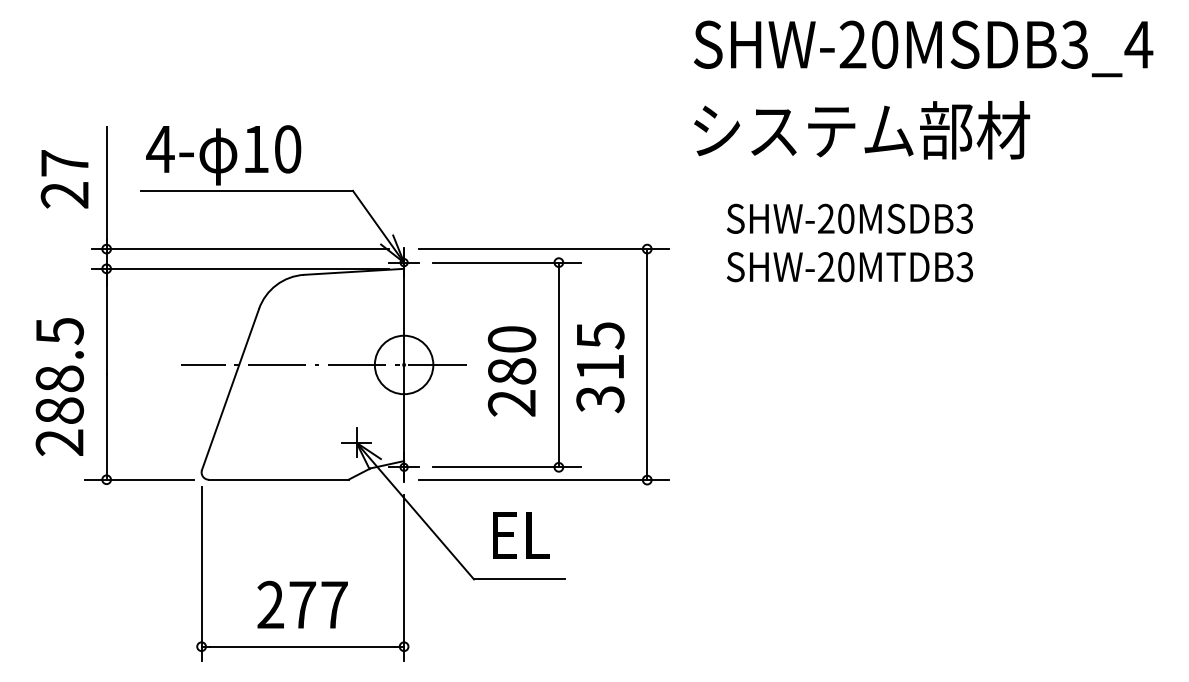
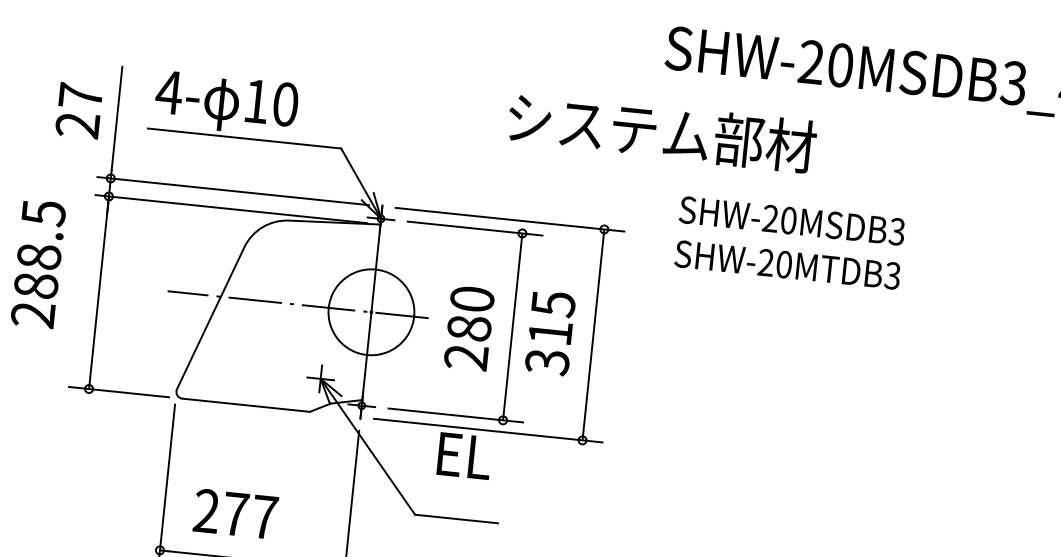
text: (862, 130) -> (662, 132), moved
circle: (403, 364) -> (370, 311), size x1.6
text: (59, 386) -> (38, 263), moved
text: (521, 535) -> (464, 456), moved
text: (302, 604) -> (235, 513), moved

